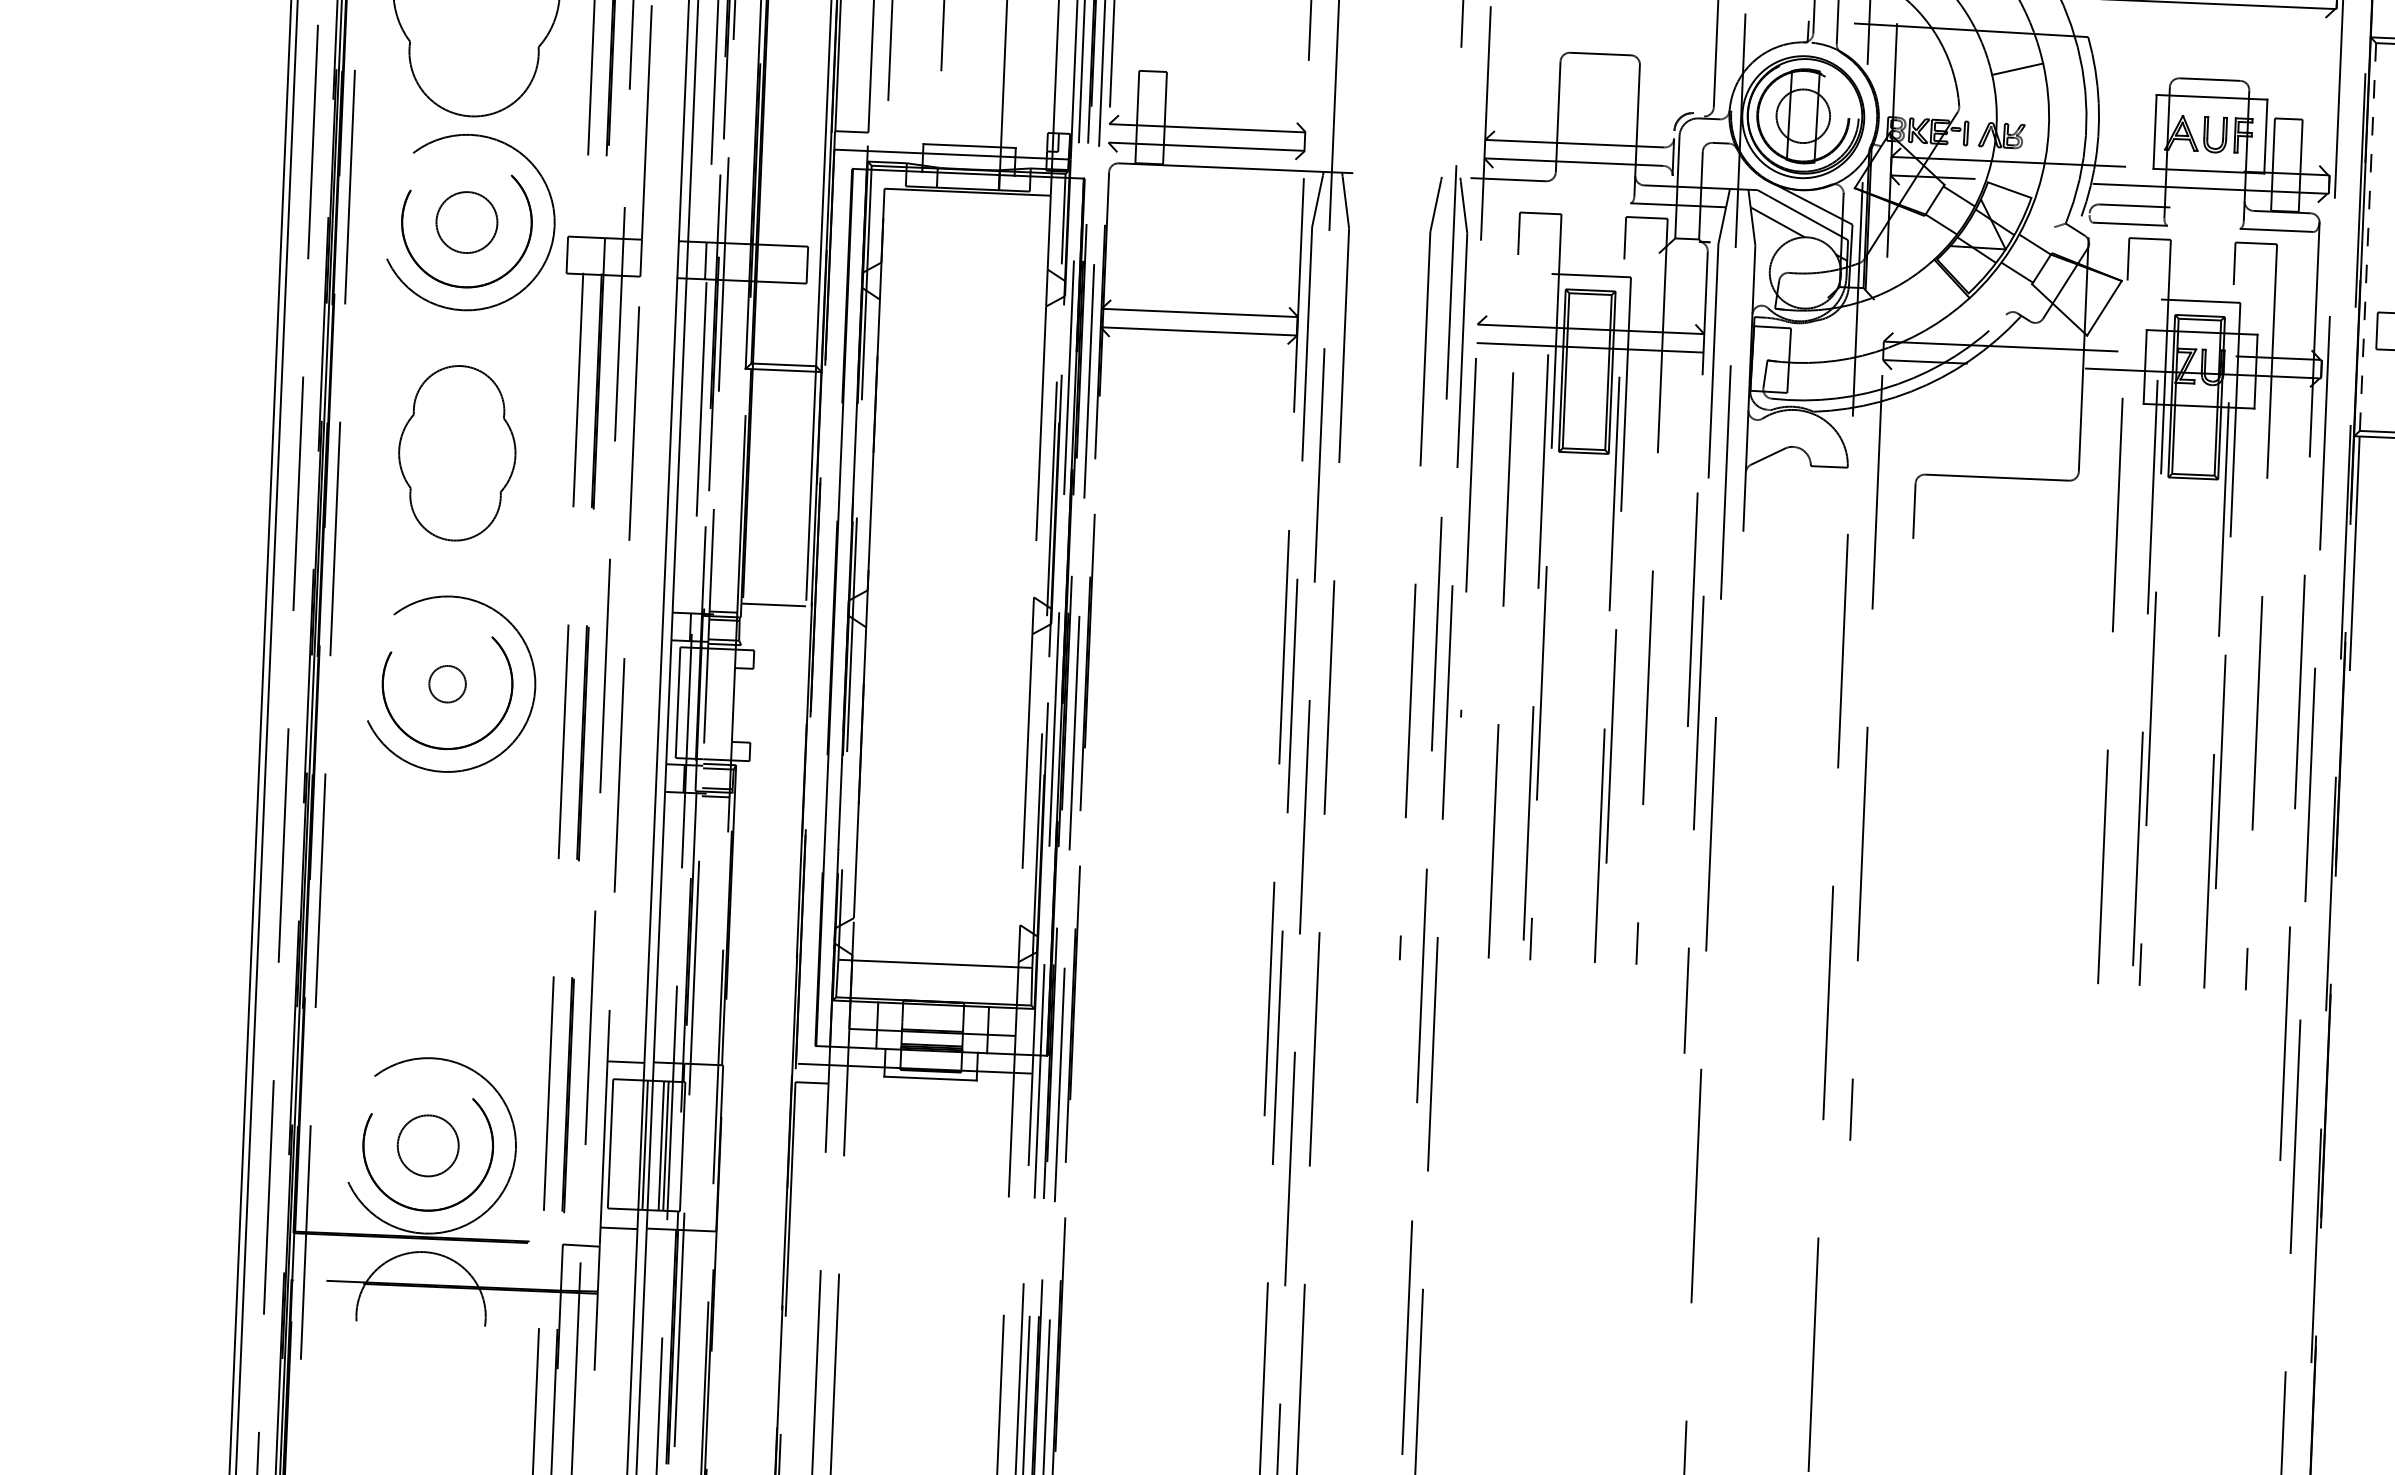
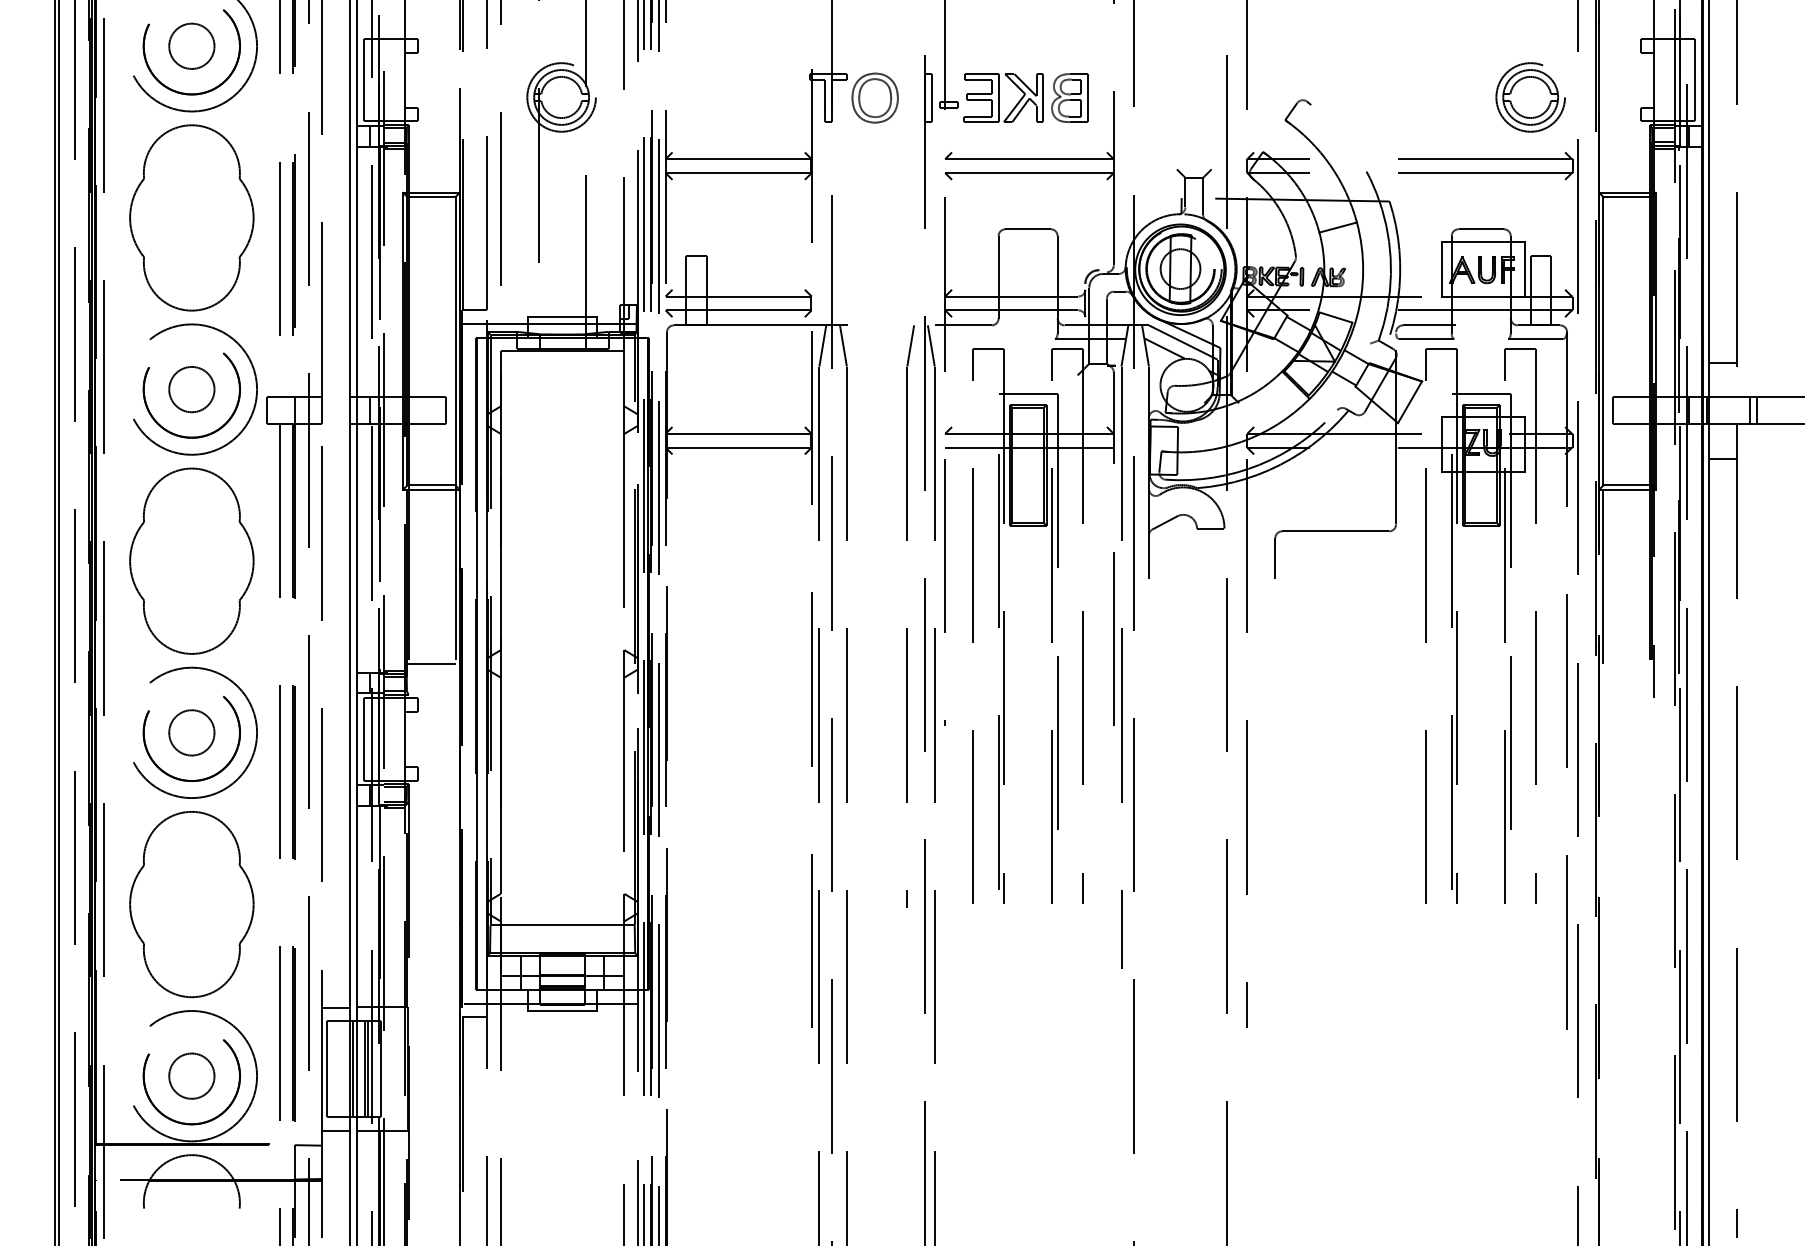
line: (2368, 237) -> (1603, 341), dashed -> solid
part: (456, 452) -> (191, 560), size x1.43
circle: (447, 683) -> (191, 732), size x1.67
part: (437, 914) -> (191, 904), added

